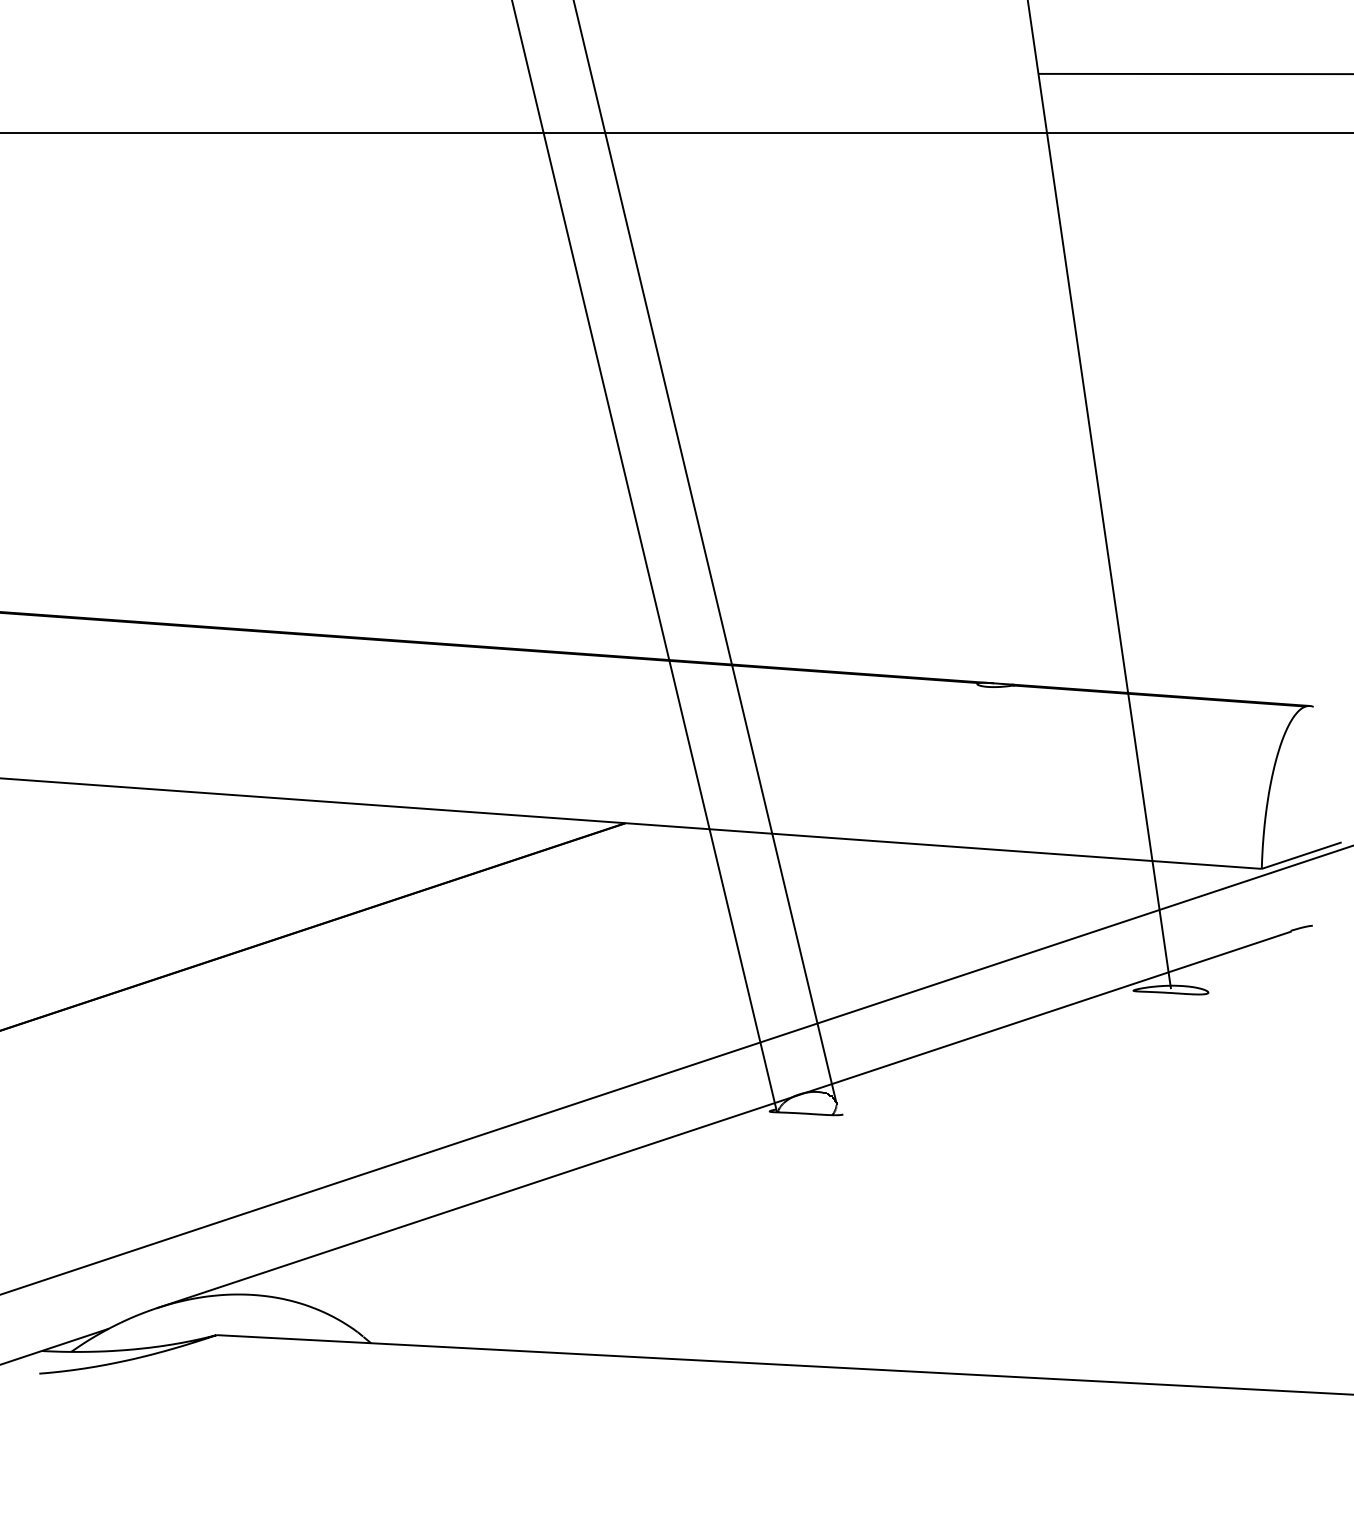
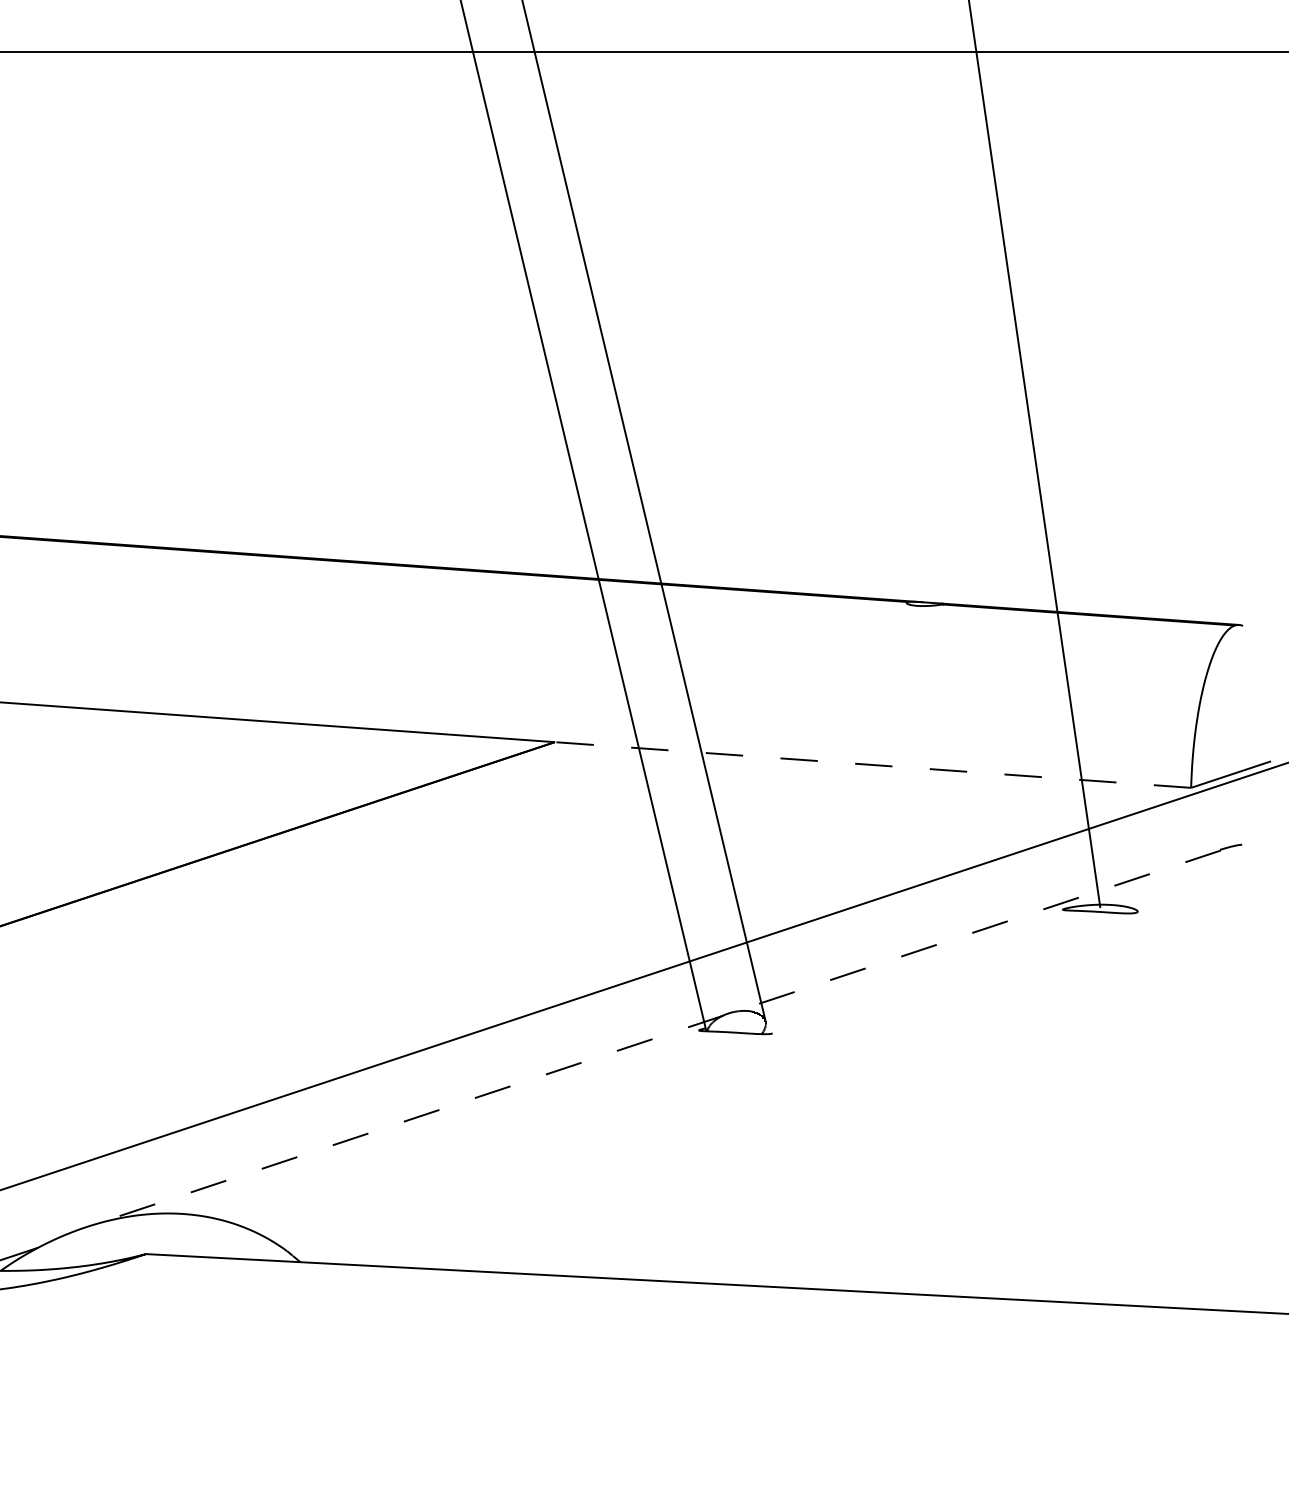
line: (943, 846) -> (872, 765), solid -> dashed
line: (724, 1119) -> (653, 1038), solid -> dashed

